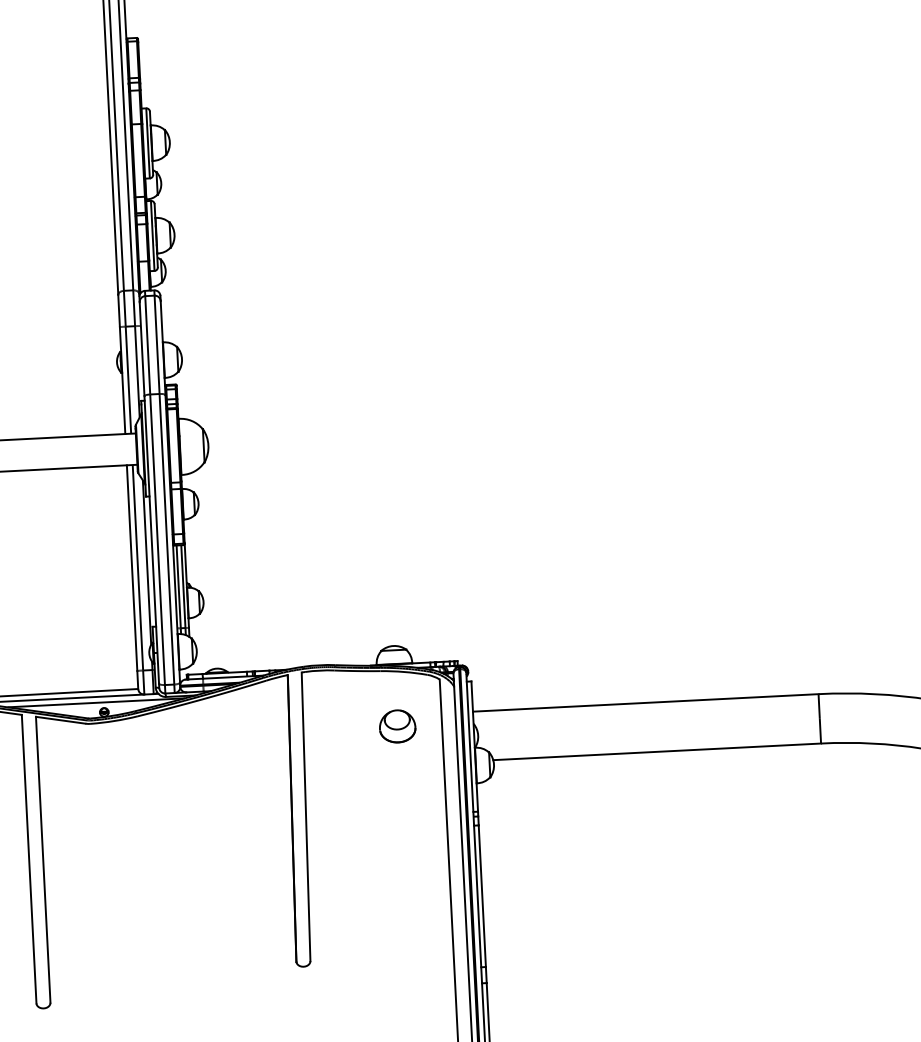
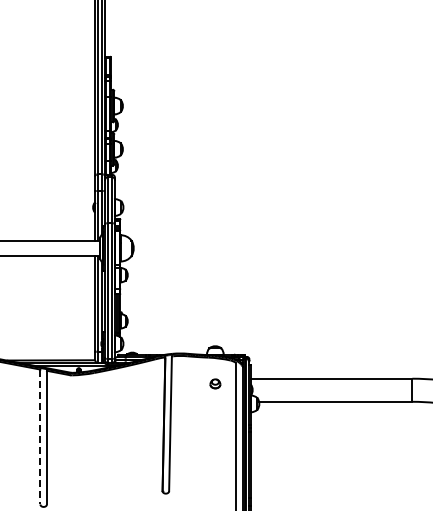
part: (397, 725) -> (215, 383), size x0.6
line: (29, 860) -> (40, 437), solid -> dashed

